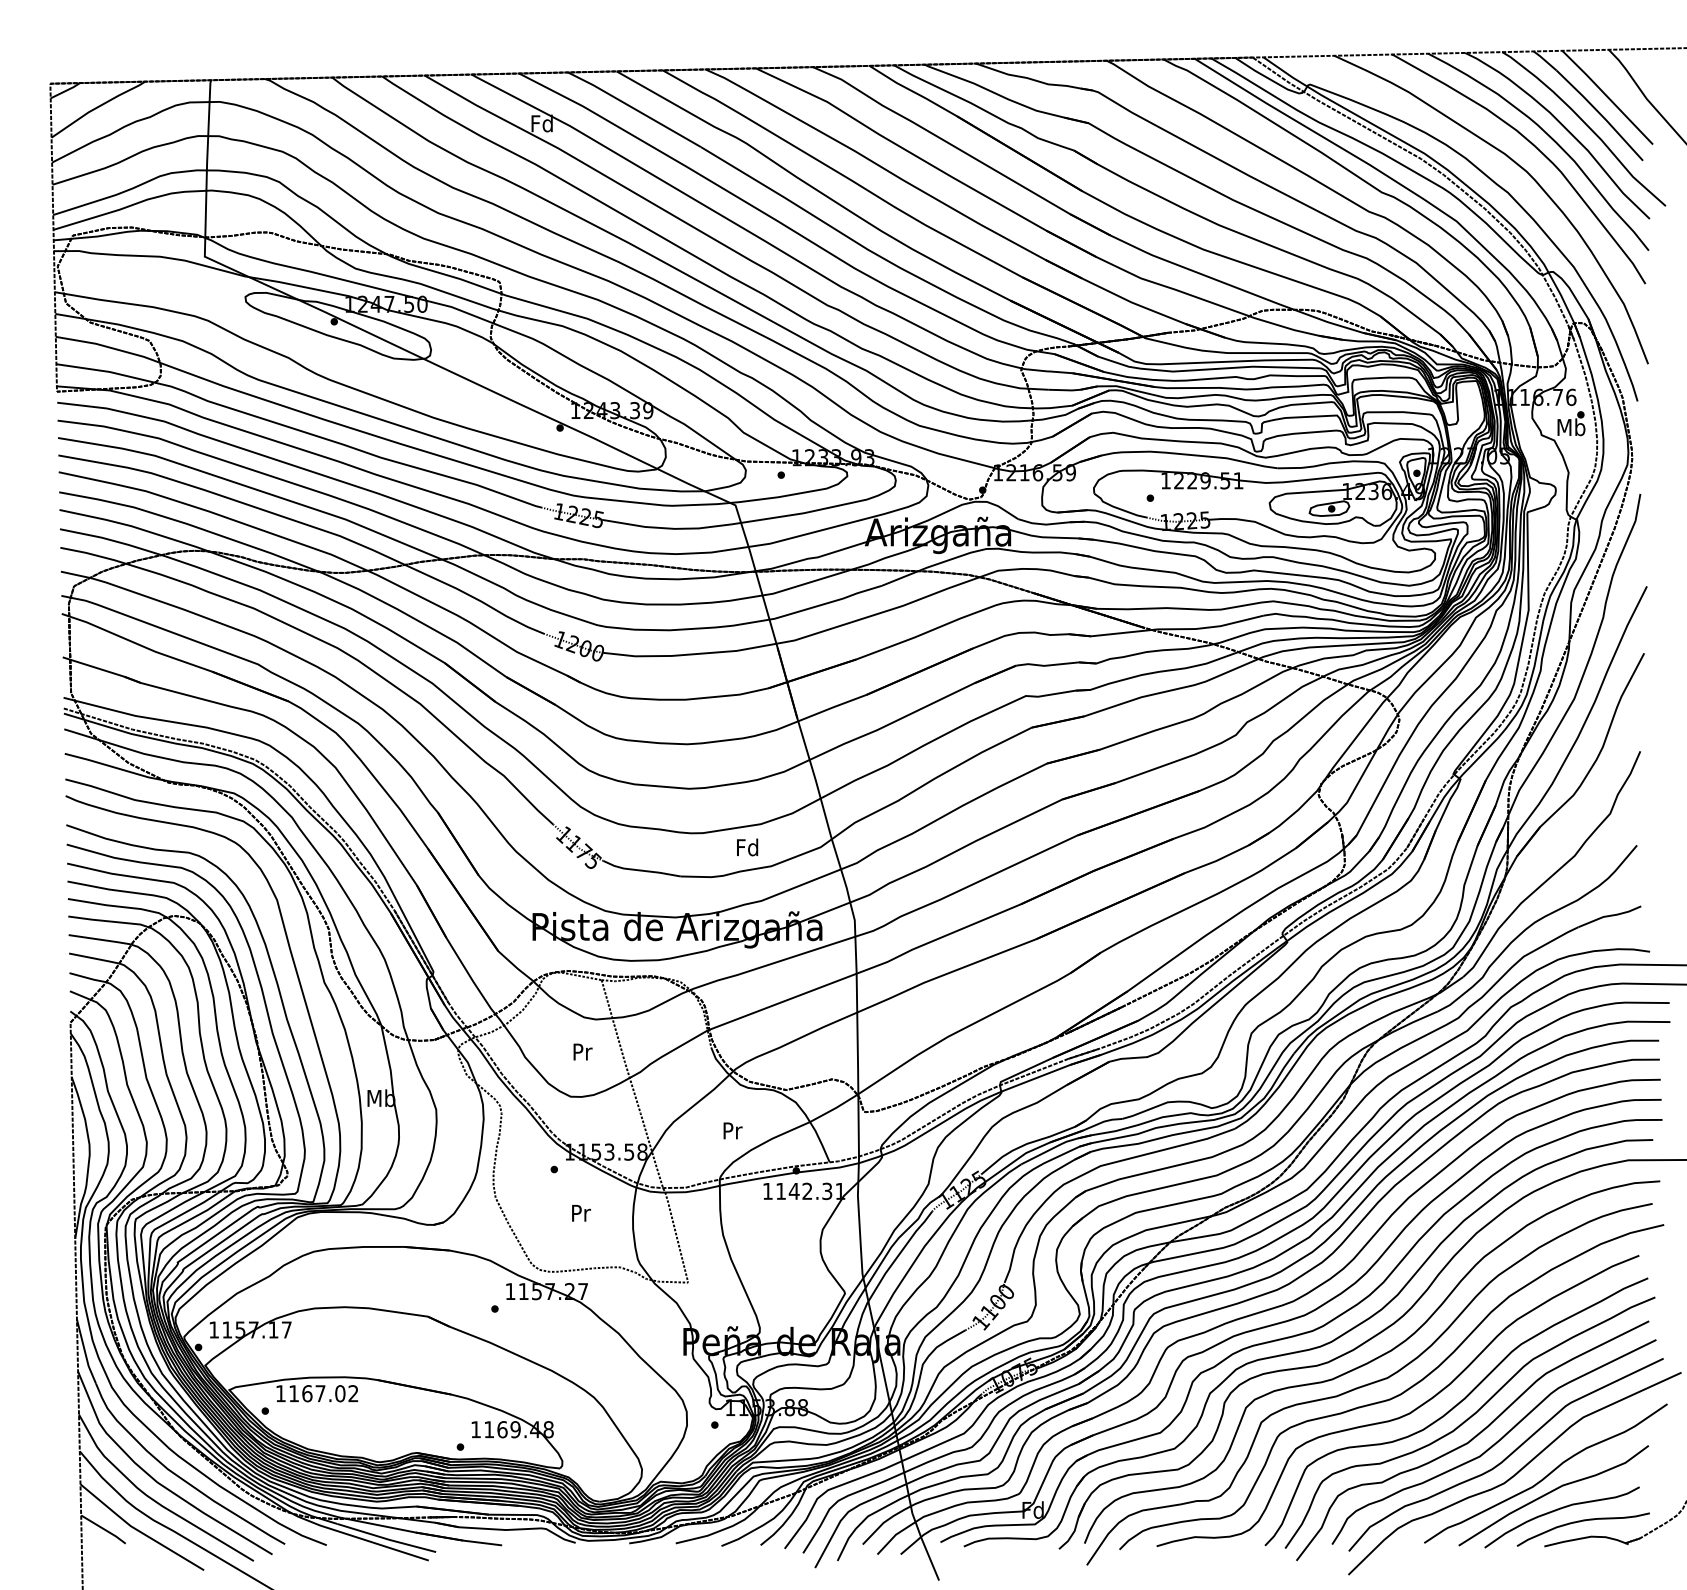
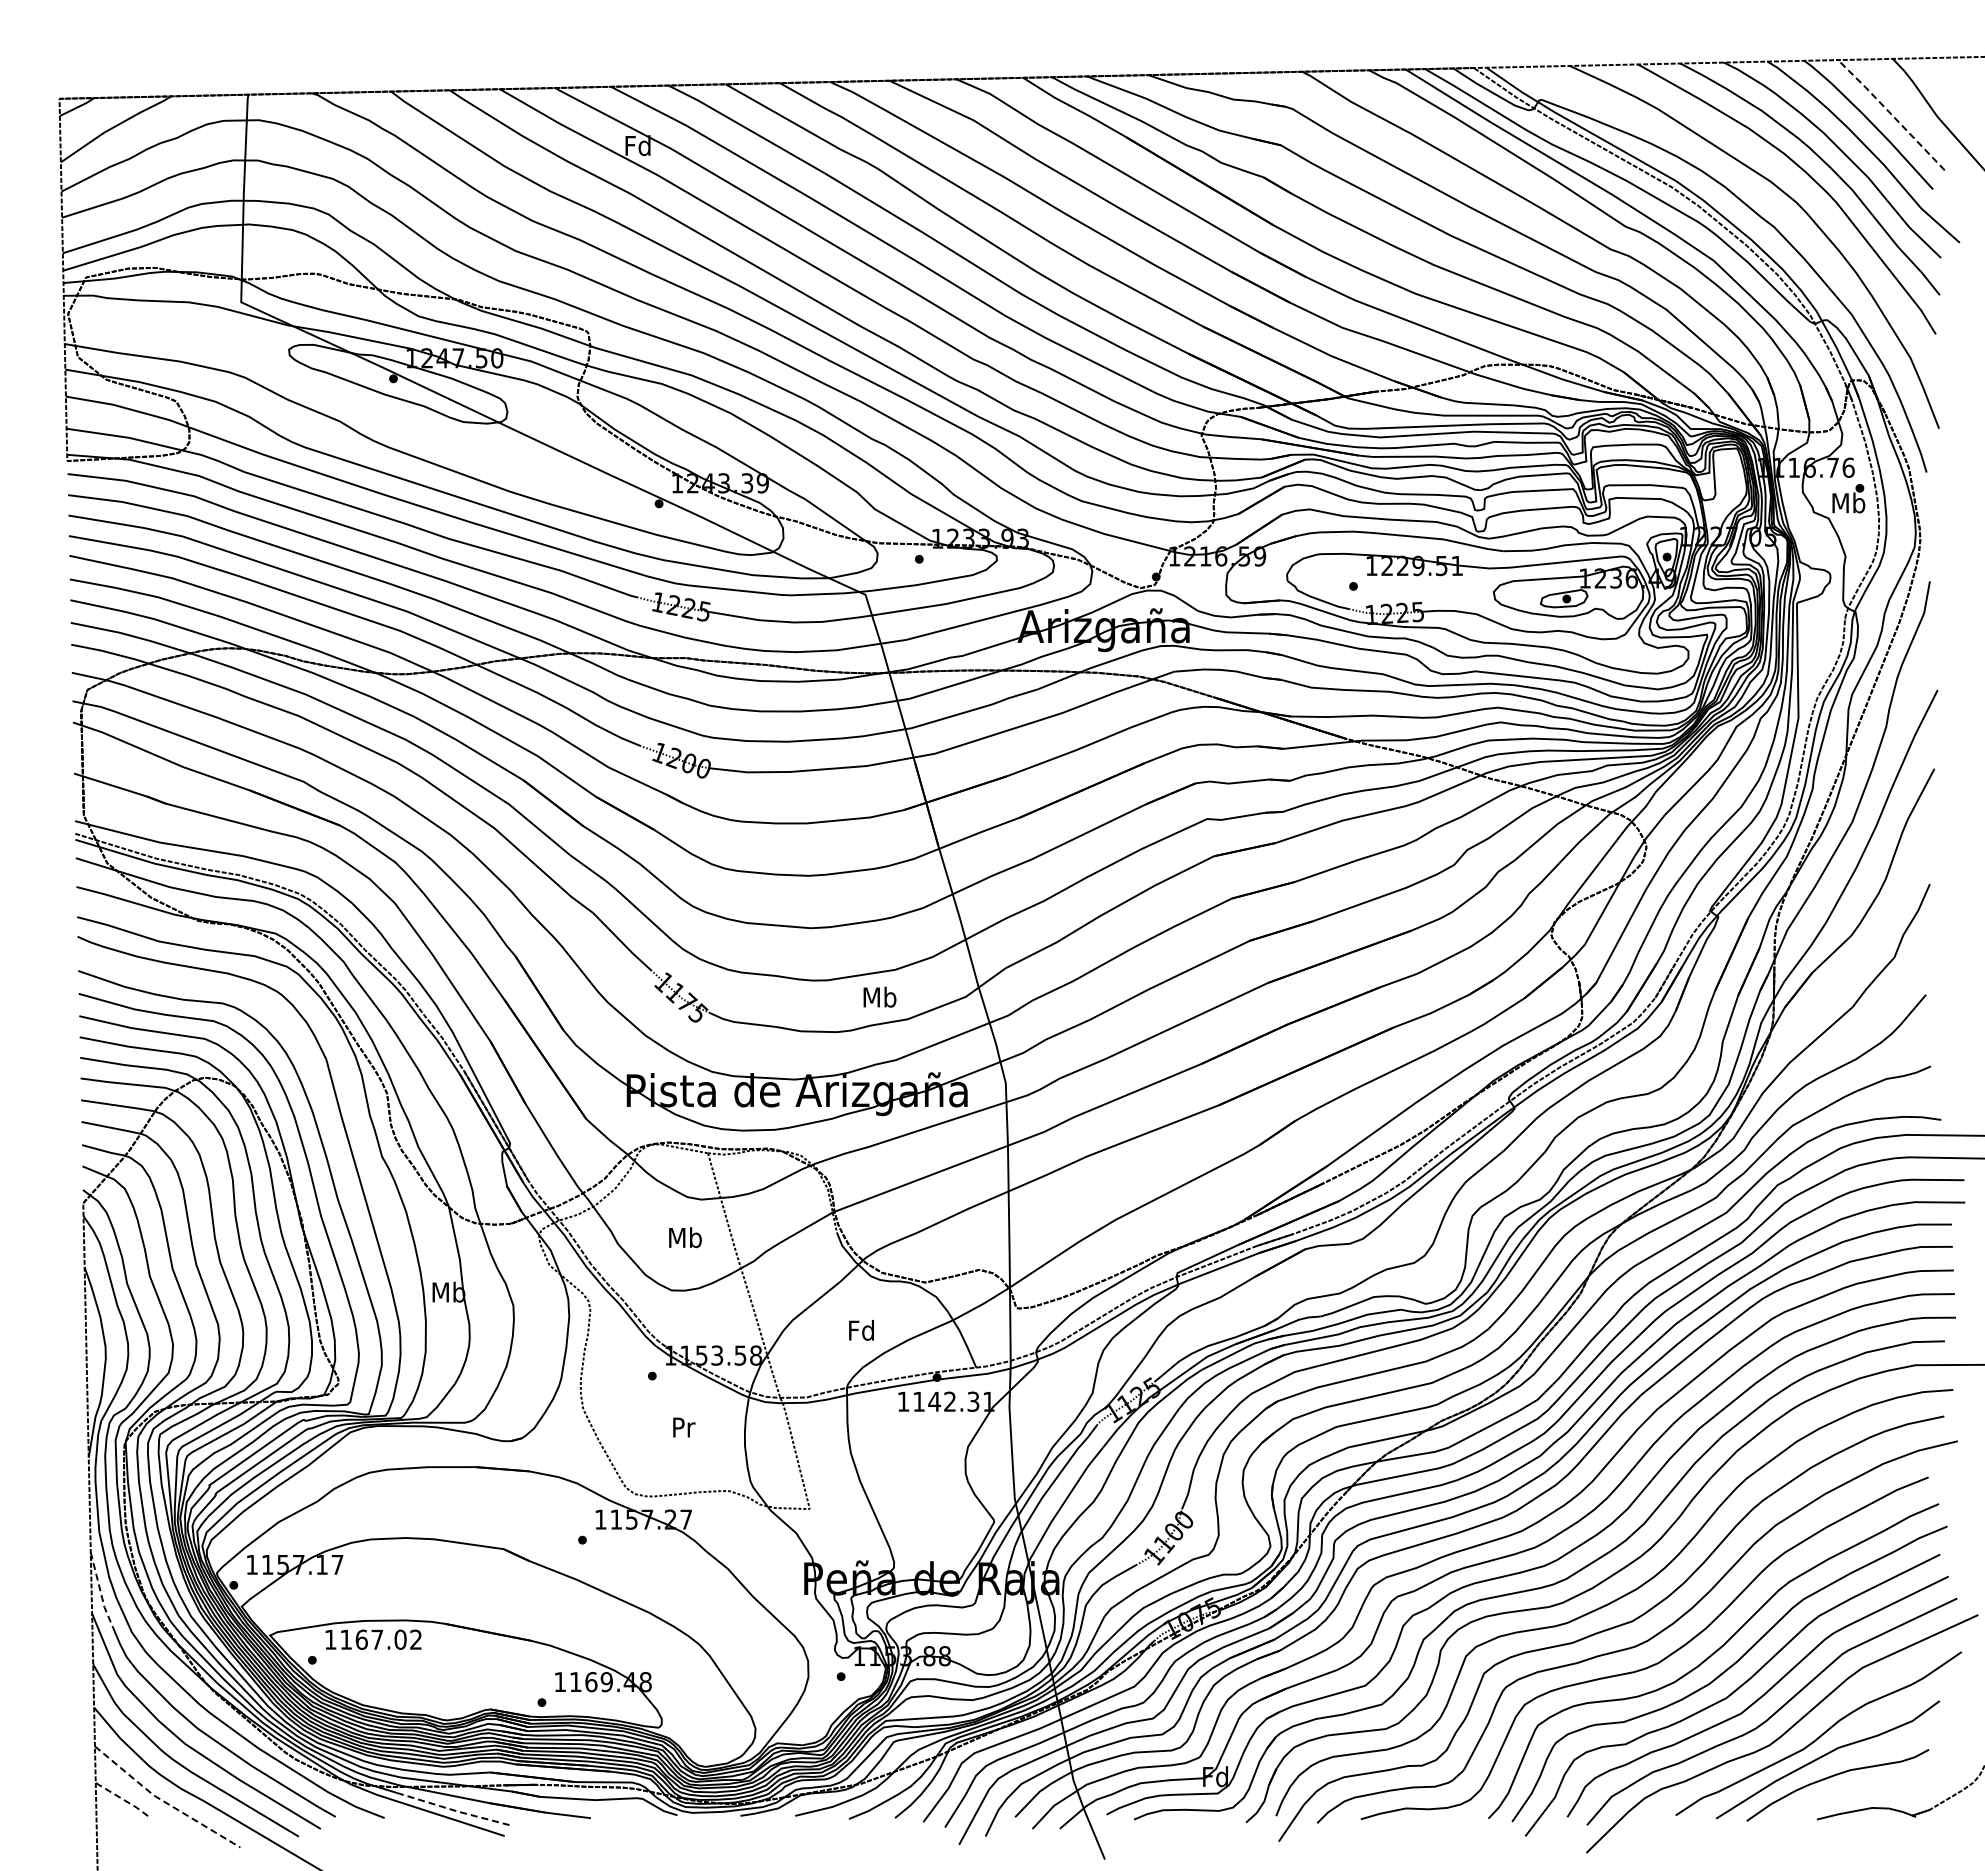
line: (1606, 96) -> (1890, 113), solid -> dashed
text: (747, 846) -> (879, 996), Fd -> Mb
text: (582, 1051) -> (685, 1237), Pr -> Mb
text: (732, 1130) -> (861, 1330), Pr -> Fd
line: (85, 1352) -> (100, 1591), solid -> dashed
curve: (1582, 1521) -> (1861, 1790), removed
line: (104, 1529) -> (123, 1799), solid -> dashed
line: (138, 1531) -> (163, 1801), solid -> dashed
line: (386, 1538) -> (455, 1810), solid -> dashed

